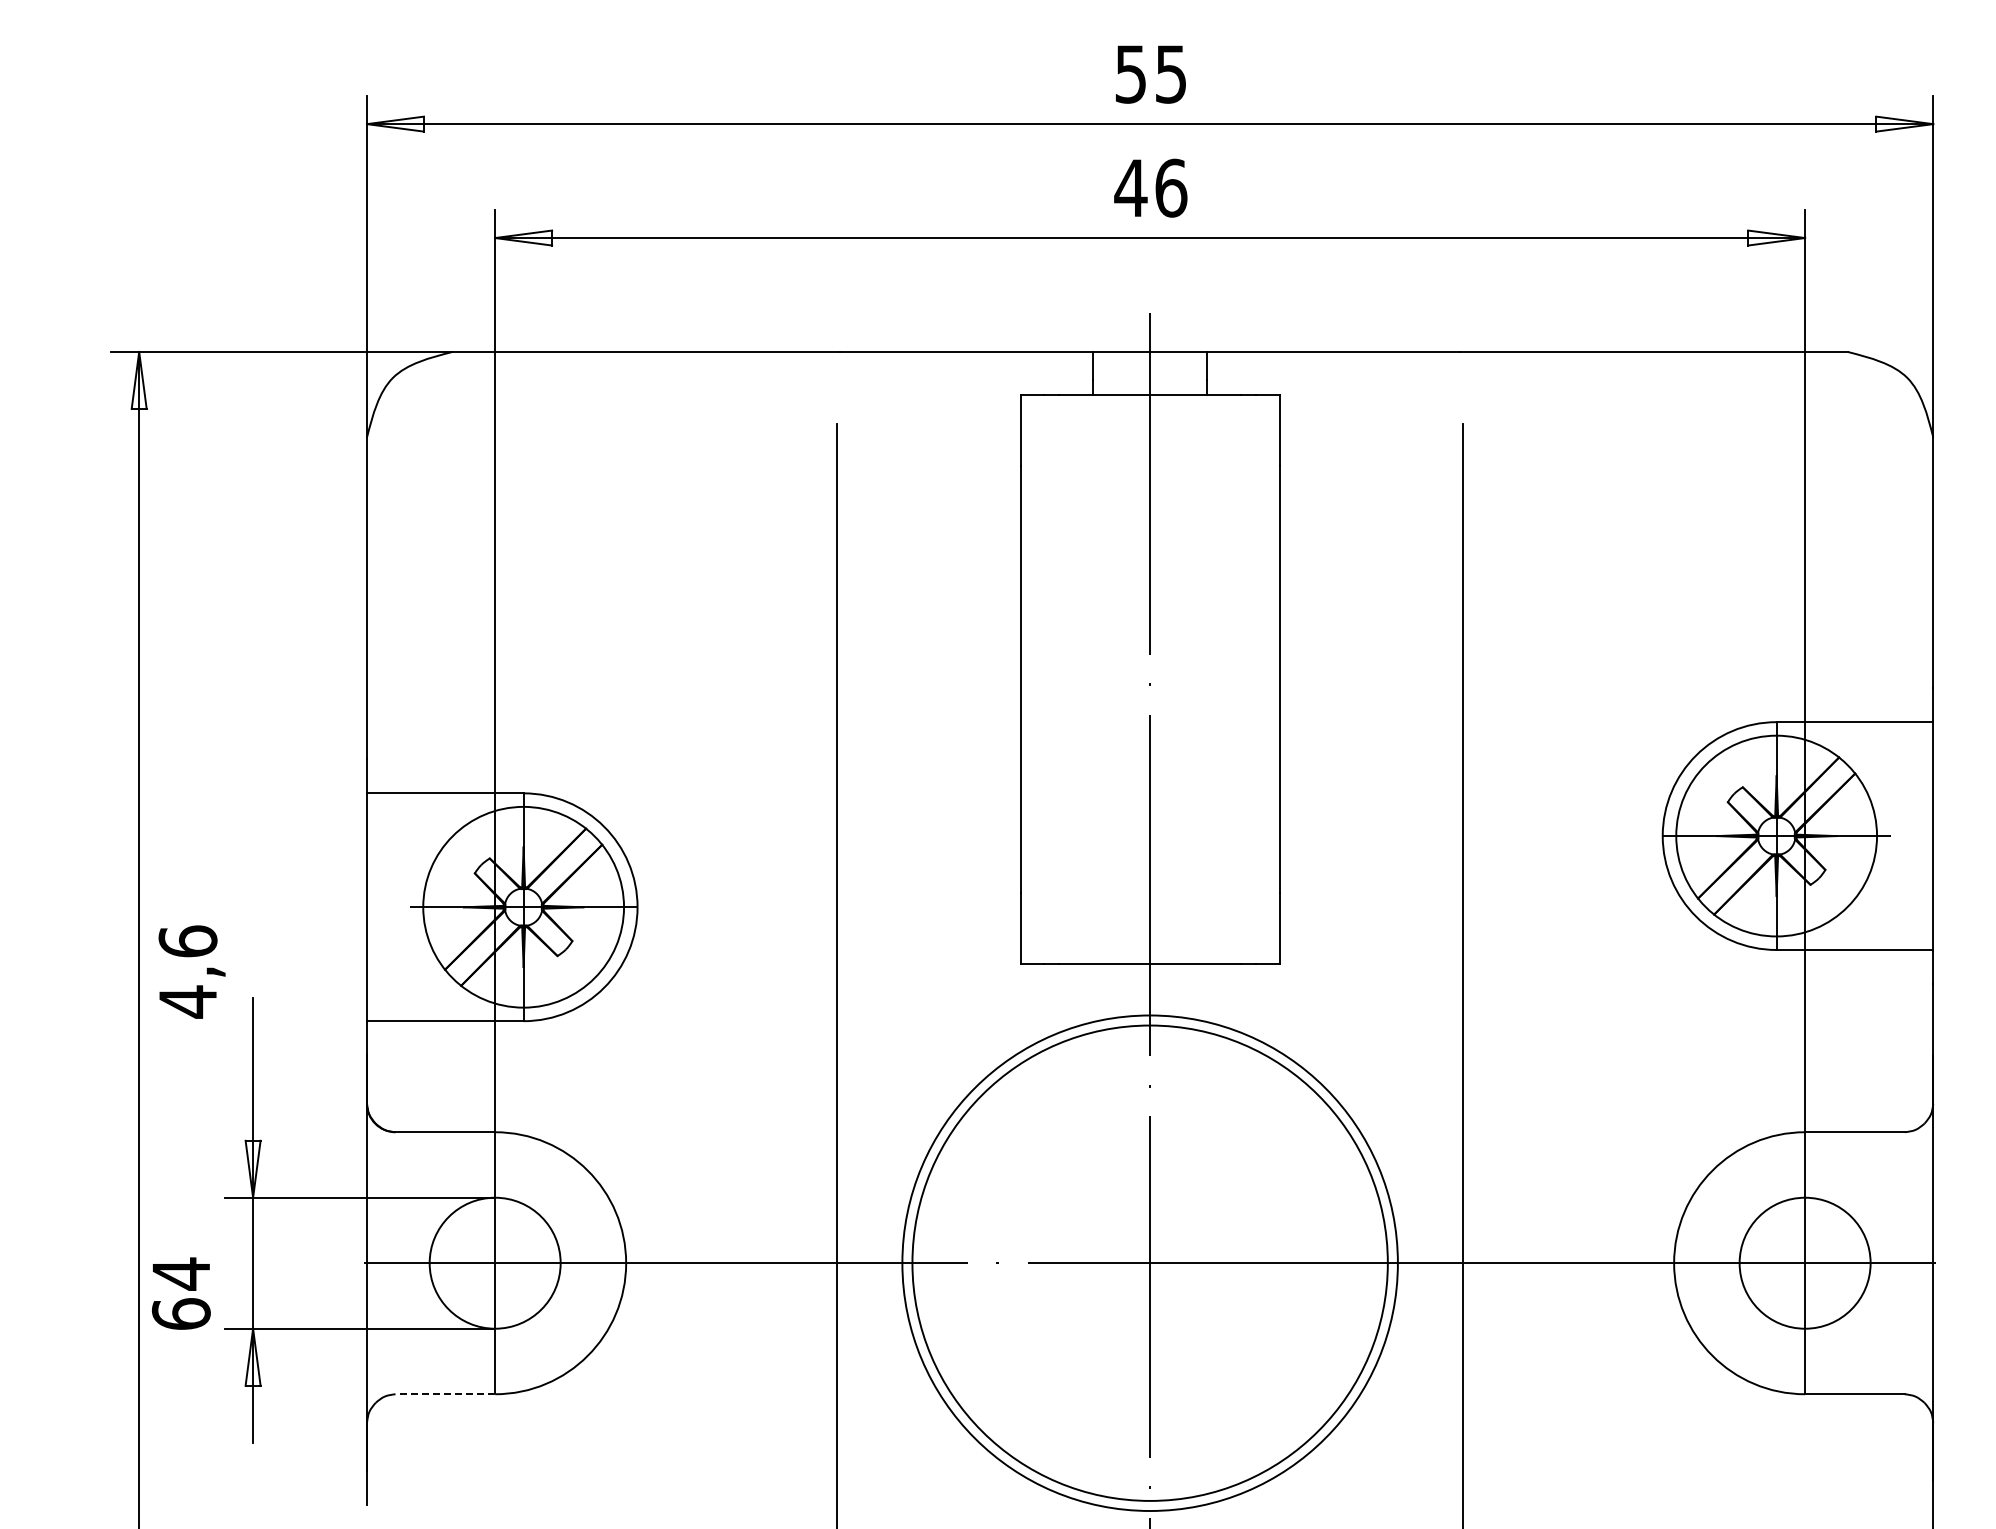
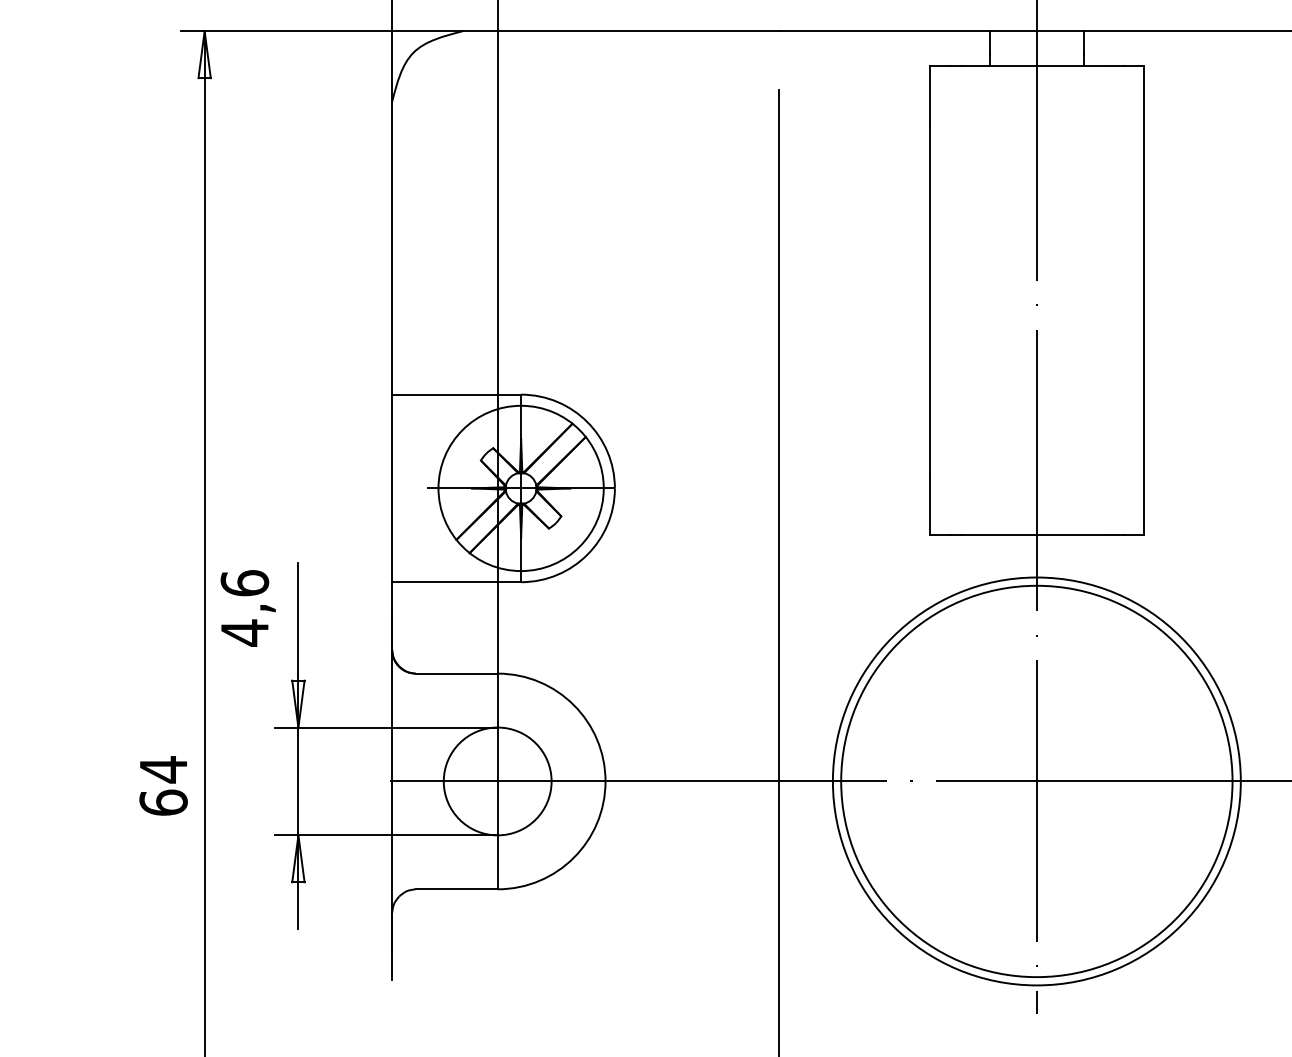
text: (191, 971) -> (247, 607), moved
text: (181, 1293) -> (163, 785), moved
line: (445, 1394) -> (456, 889), dashed -> solid

